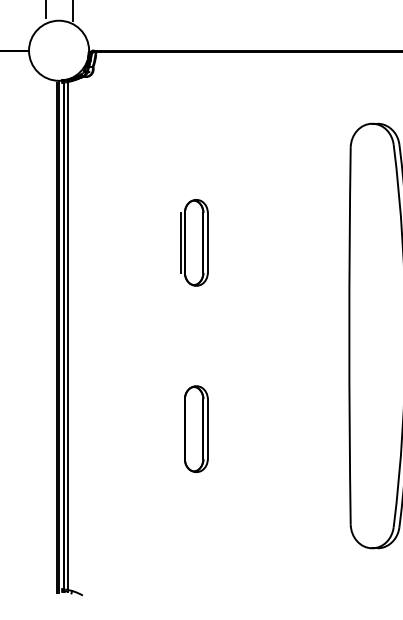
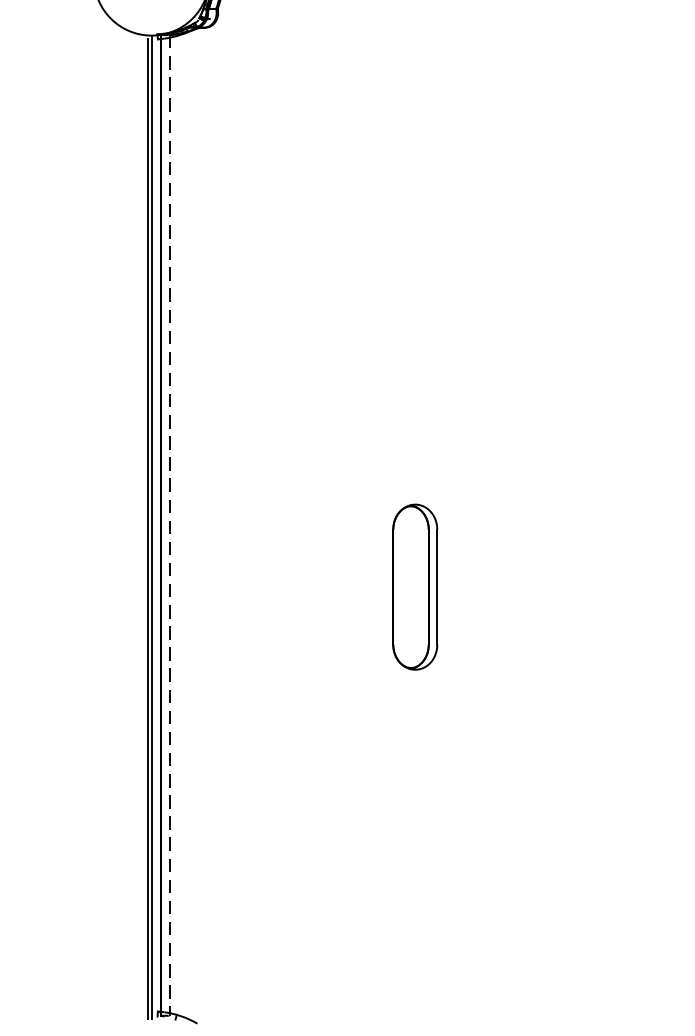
part: (194, 242) -> (411, 345), removed
line: (68, 336) -> (169, 526), solid -> dashed
part: (196, 428) -> (415, 585), moved

